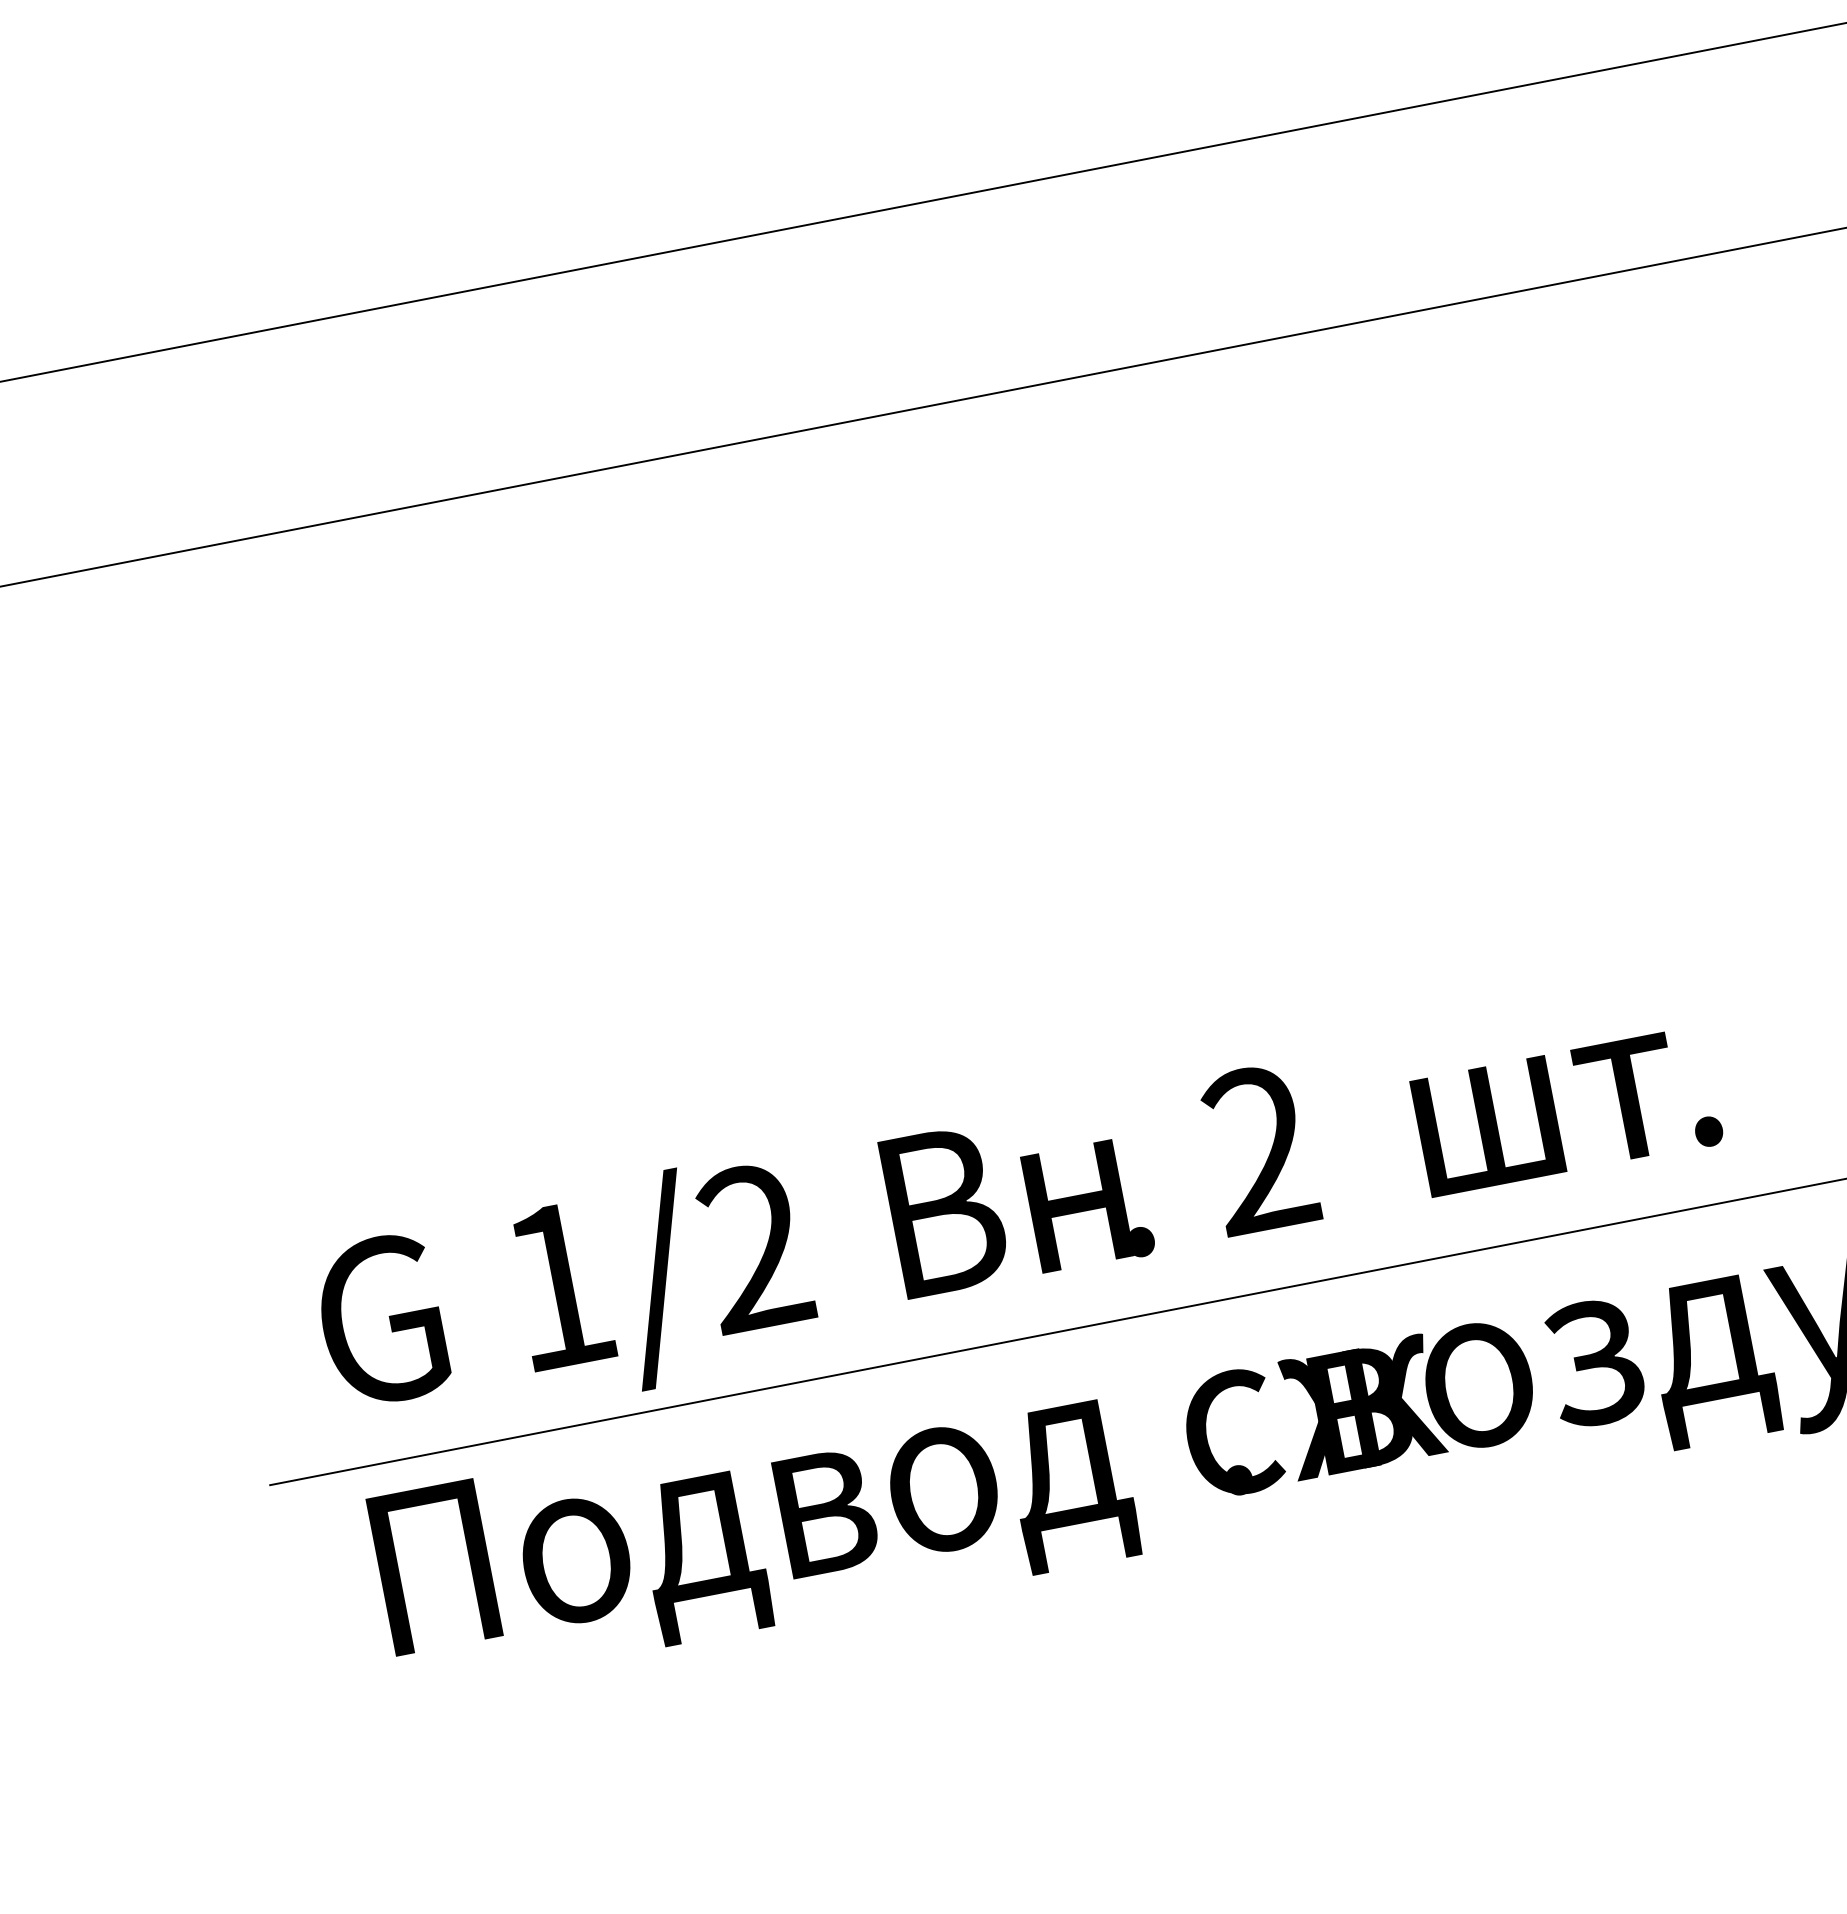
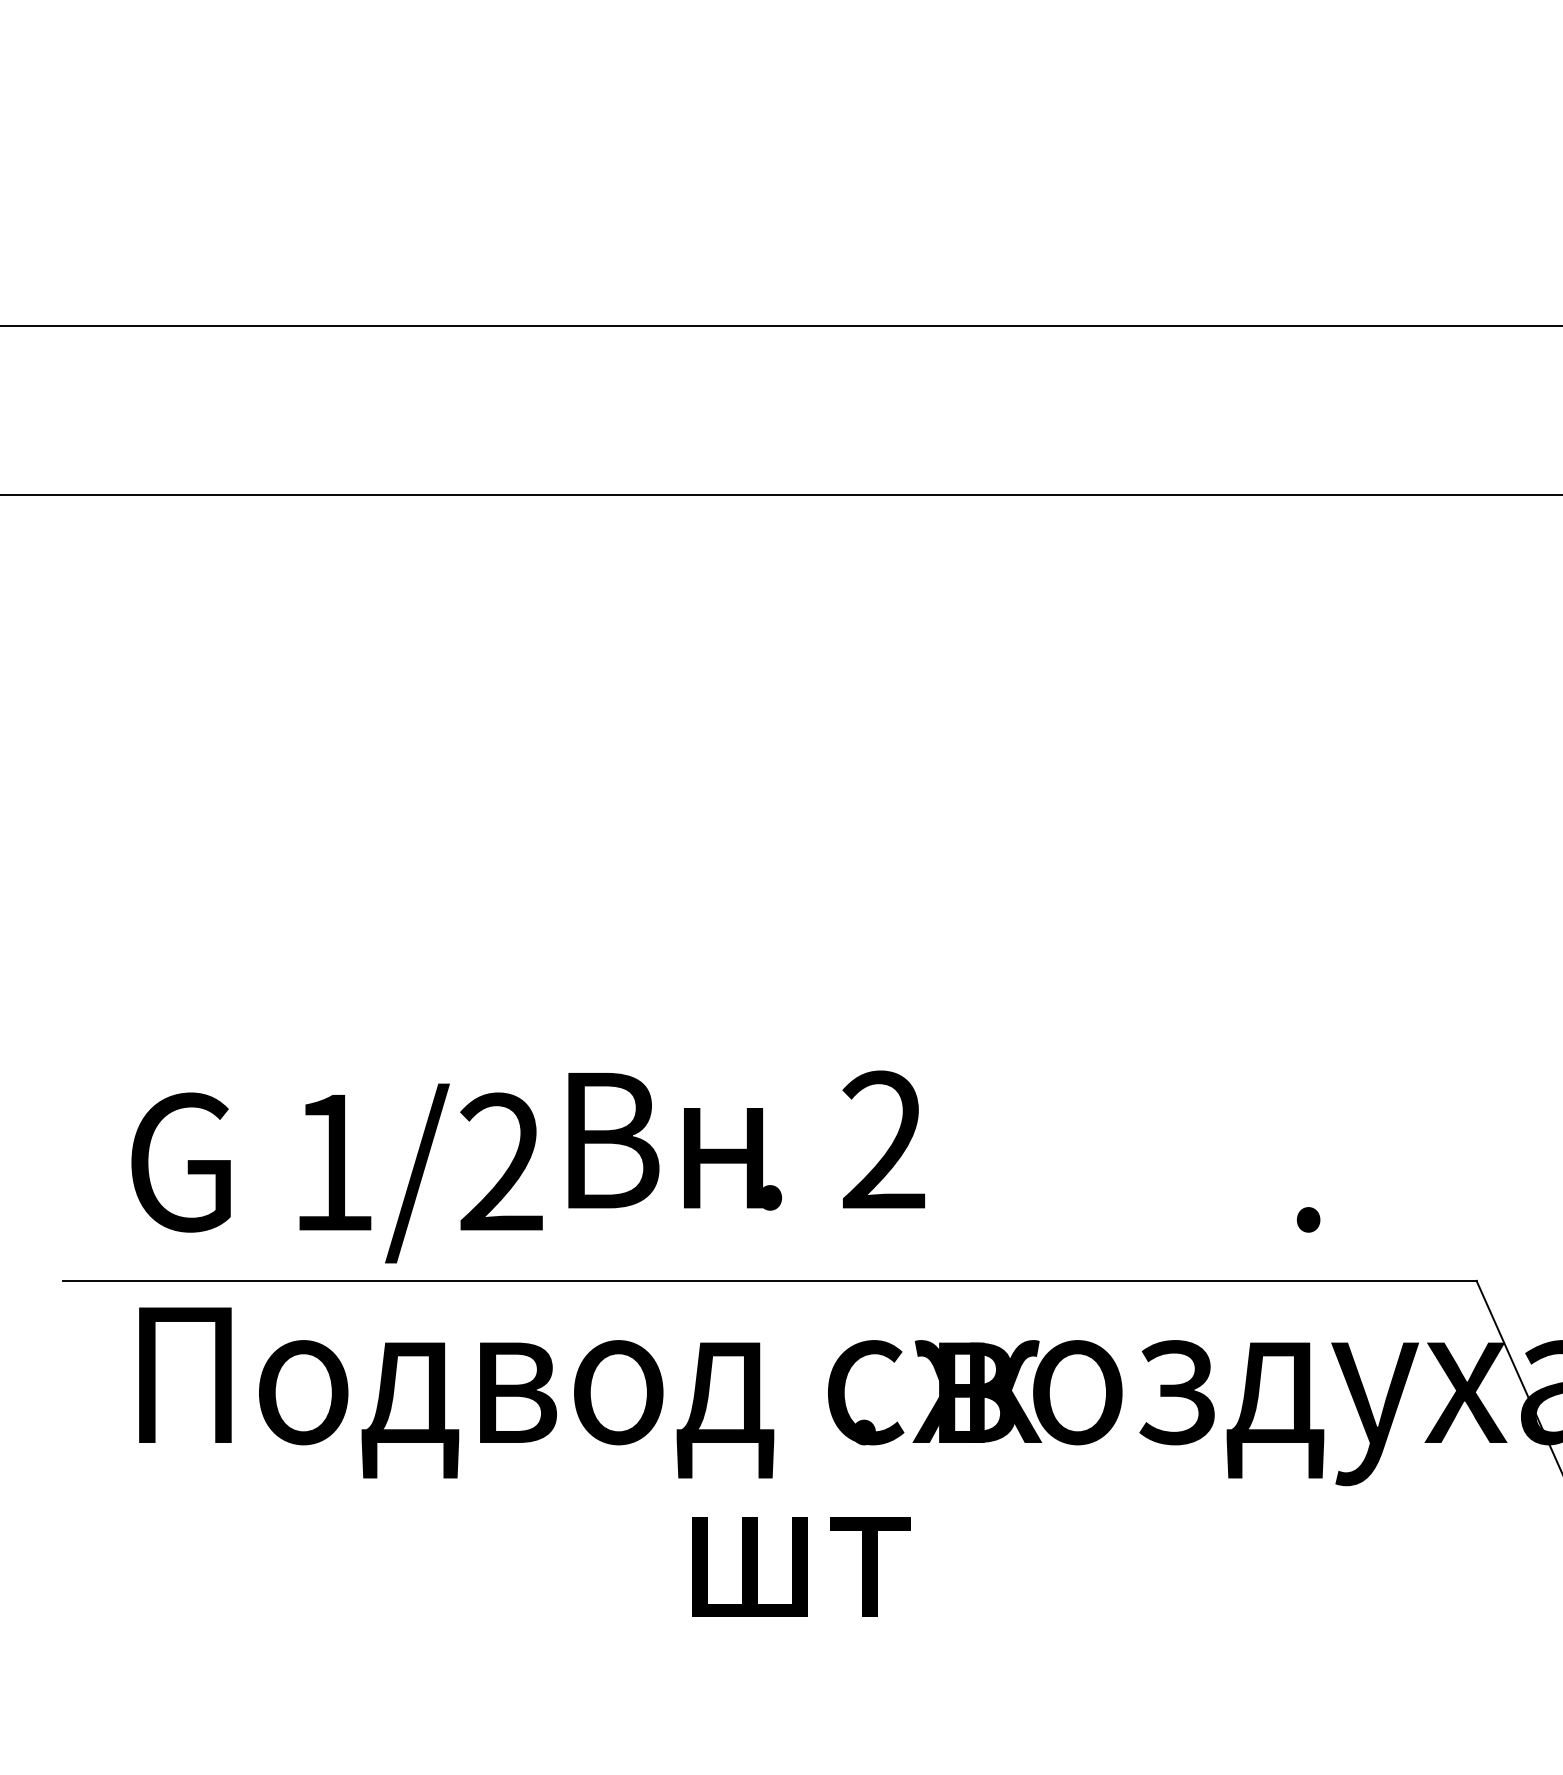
text: (1548, 1114) -> (801, 1566), moved
text: (1100, 1180) -> (746, 1140), moved

